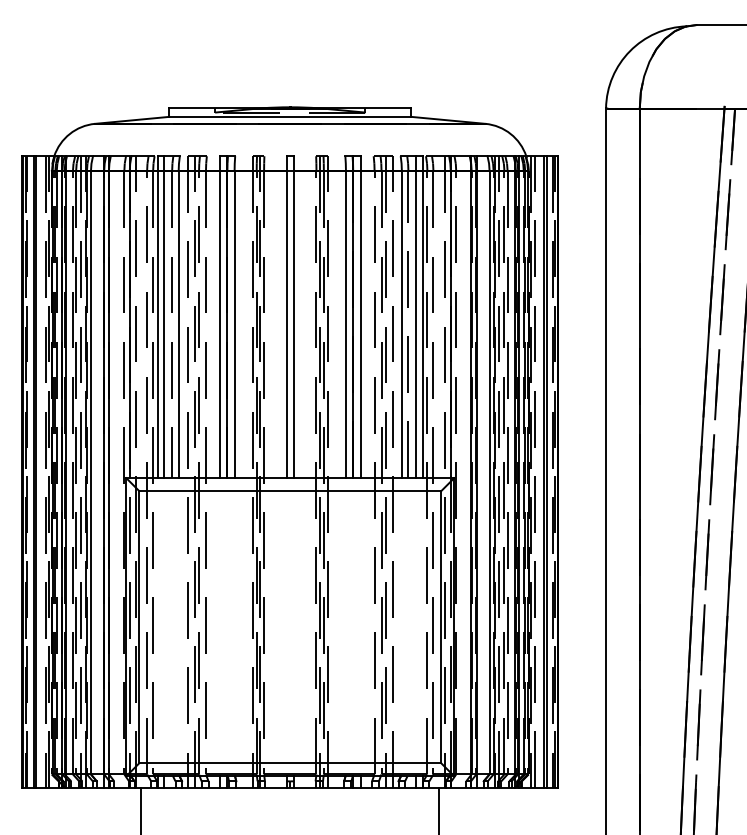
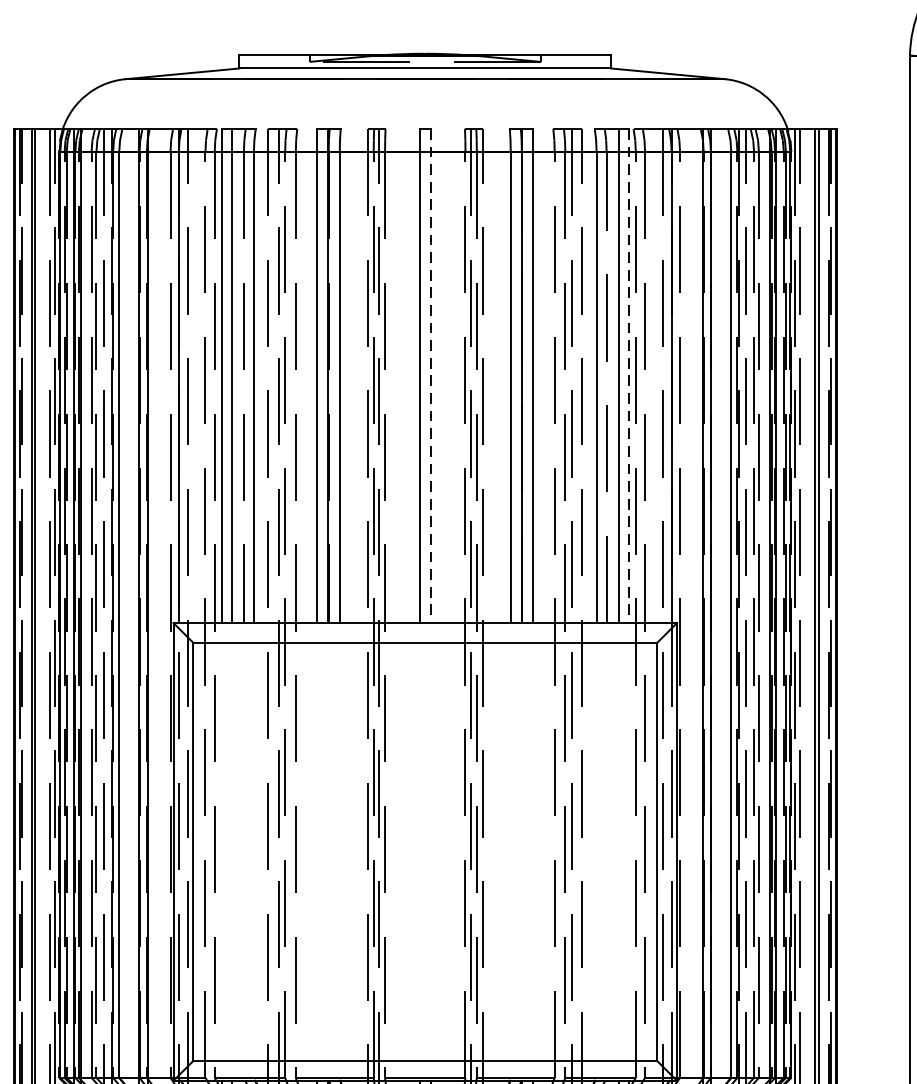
line: (294, 317) -> (431, 376), solid -> dashed
line: (422, 317) -> (628, 376), solid -> dashed

